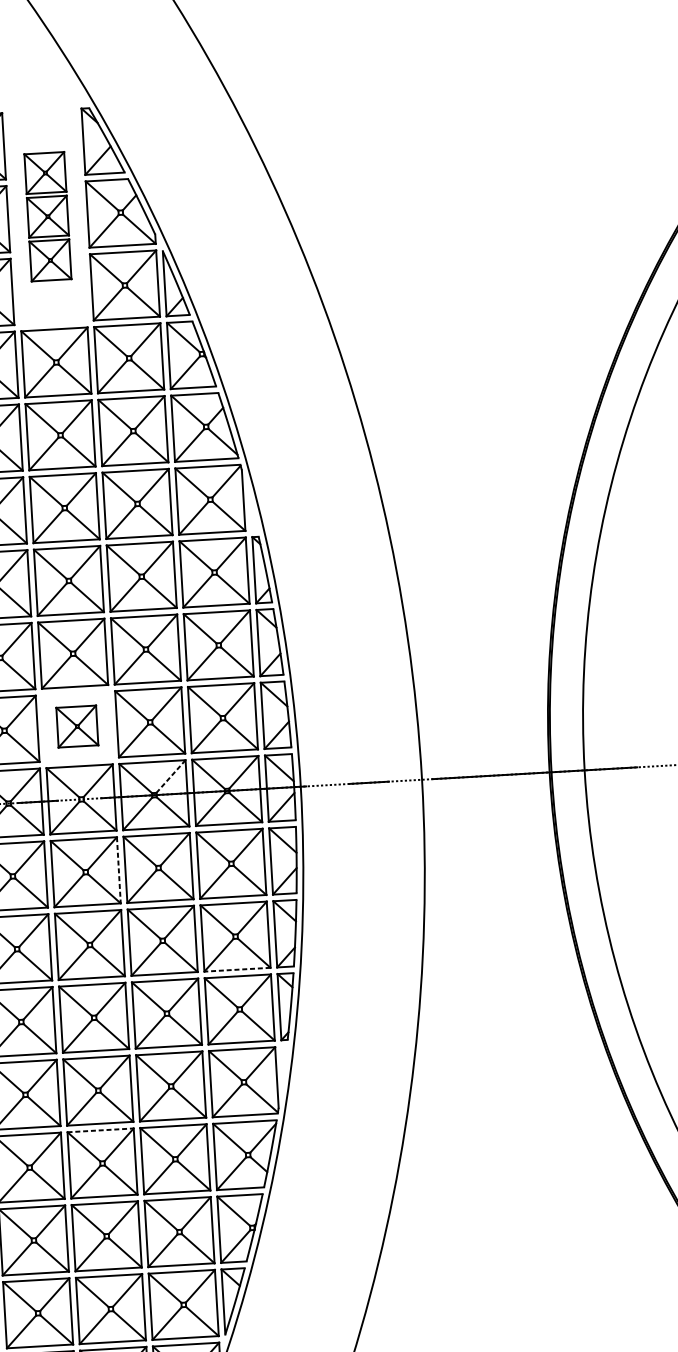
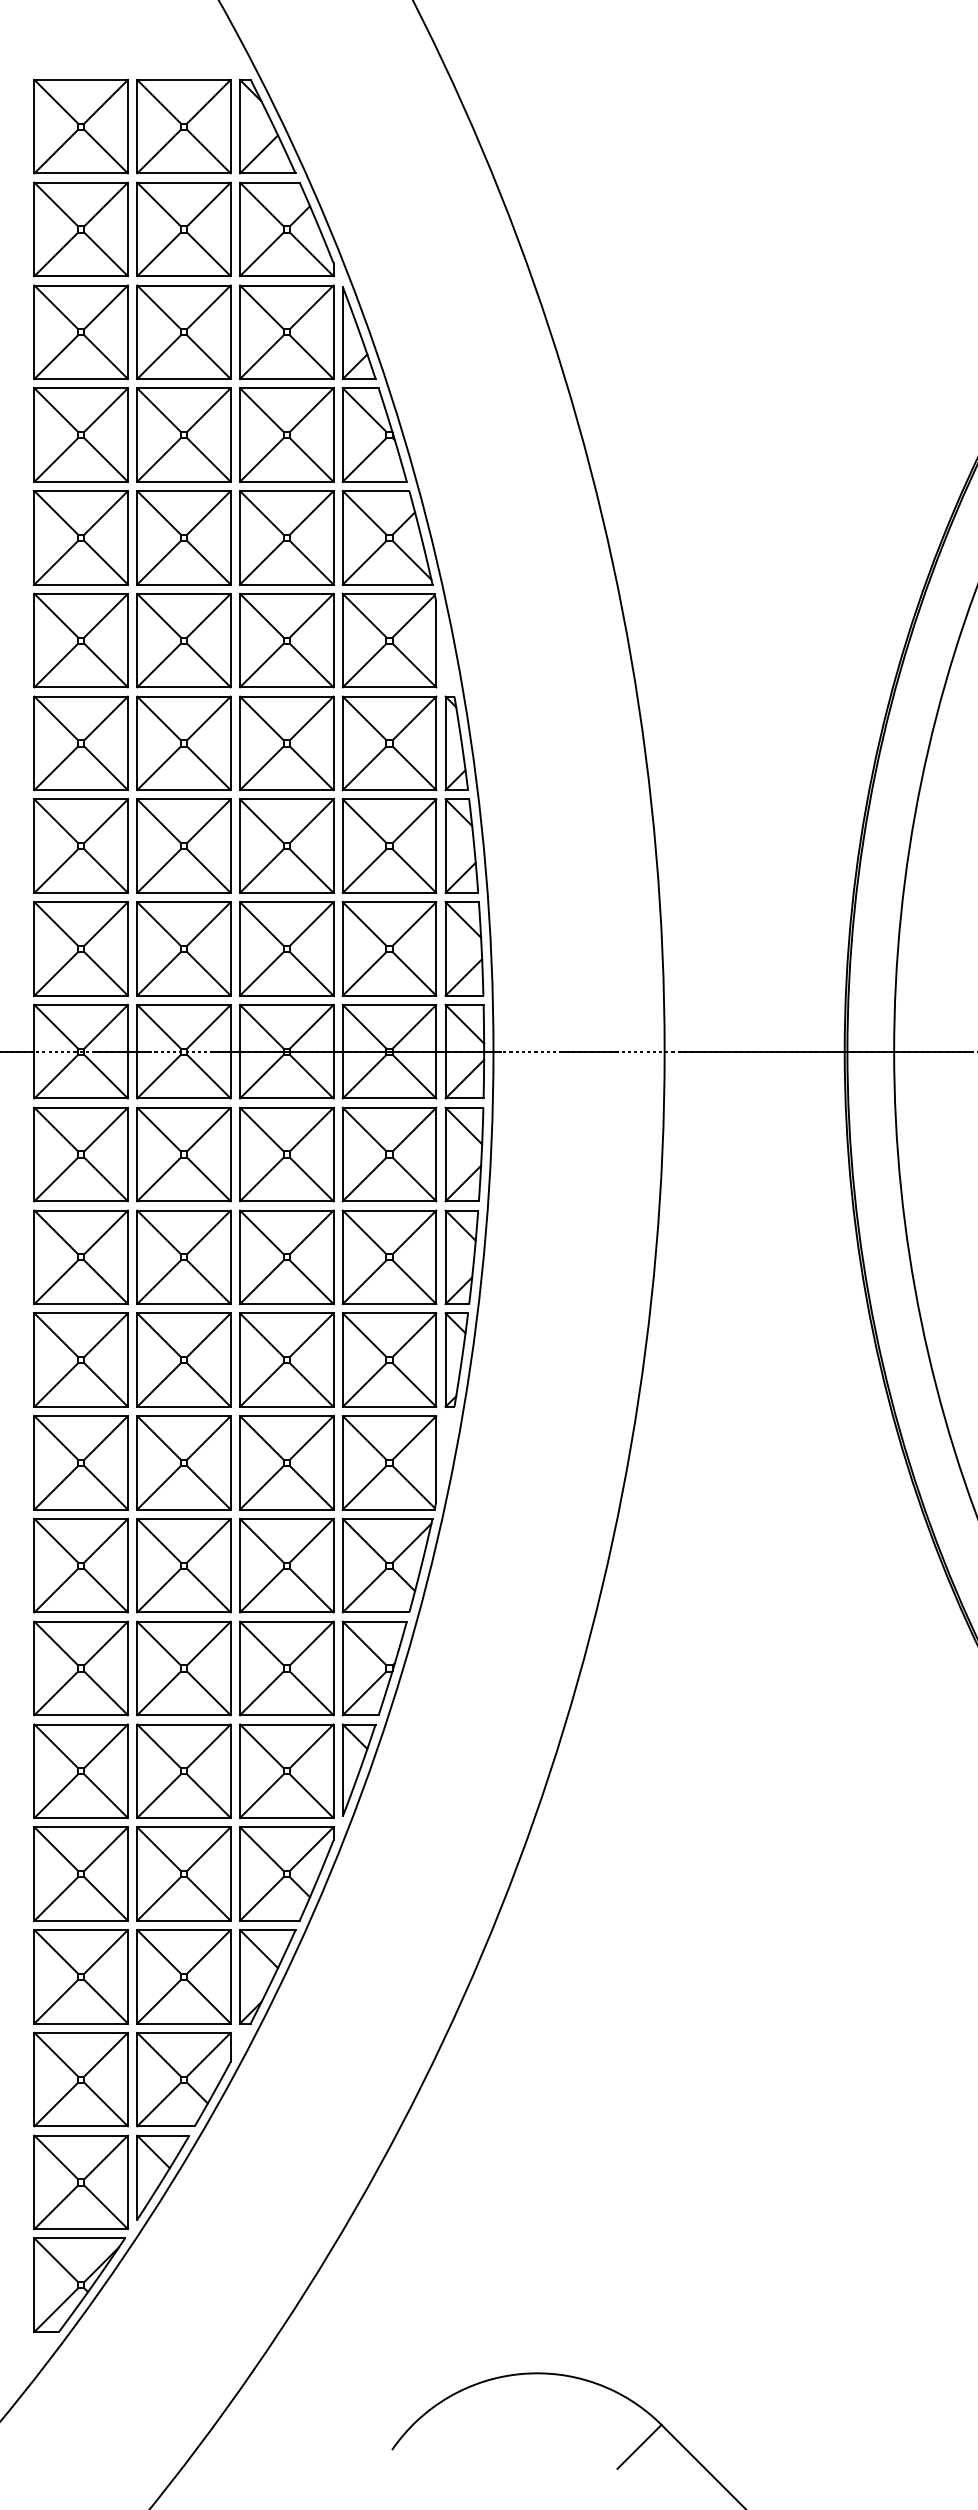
part: (47, 216) -> (183, 228), size x1.67
part: (76, 726) -> (183, 948), size x1.67
line: (170, 776) -> (311, 1026), dashed -> solid
line: (118, 870) -> (230, 1154), dashed -> solid
line: (237, 970) -> (389, 1304), dashed -> solid
line: (100, 1130) -> (184, 1518), dashed -> solid

